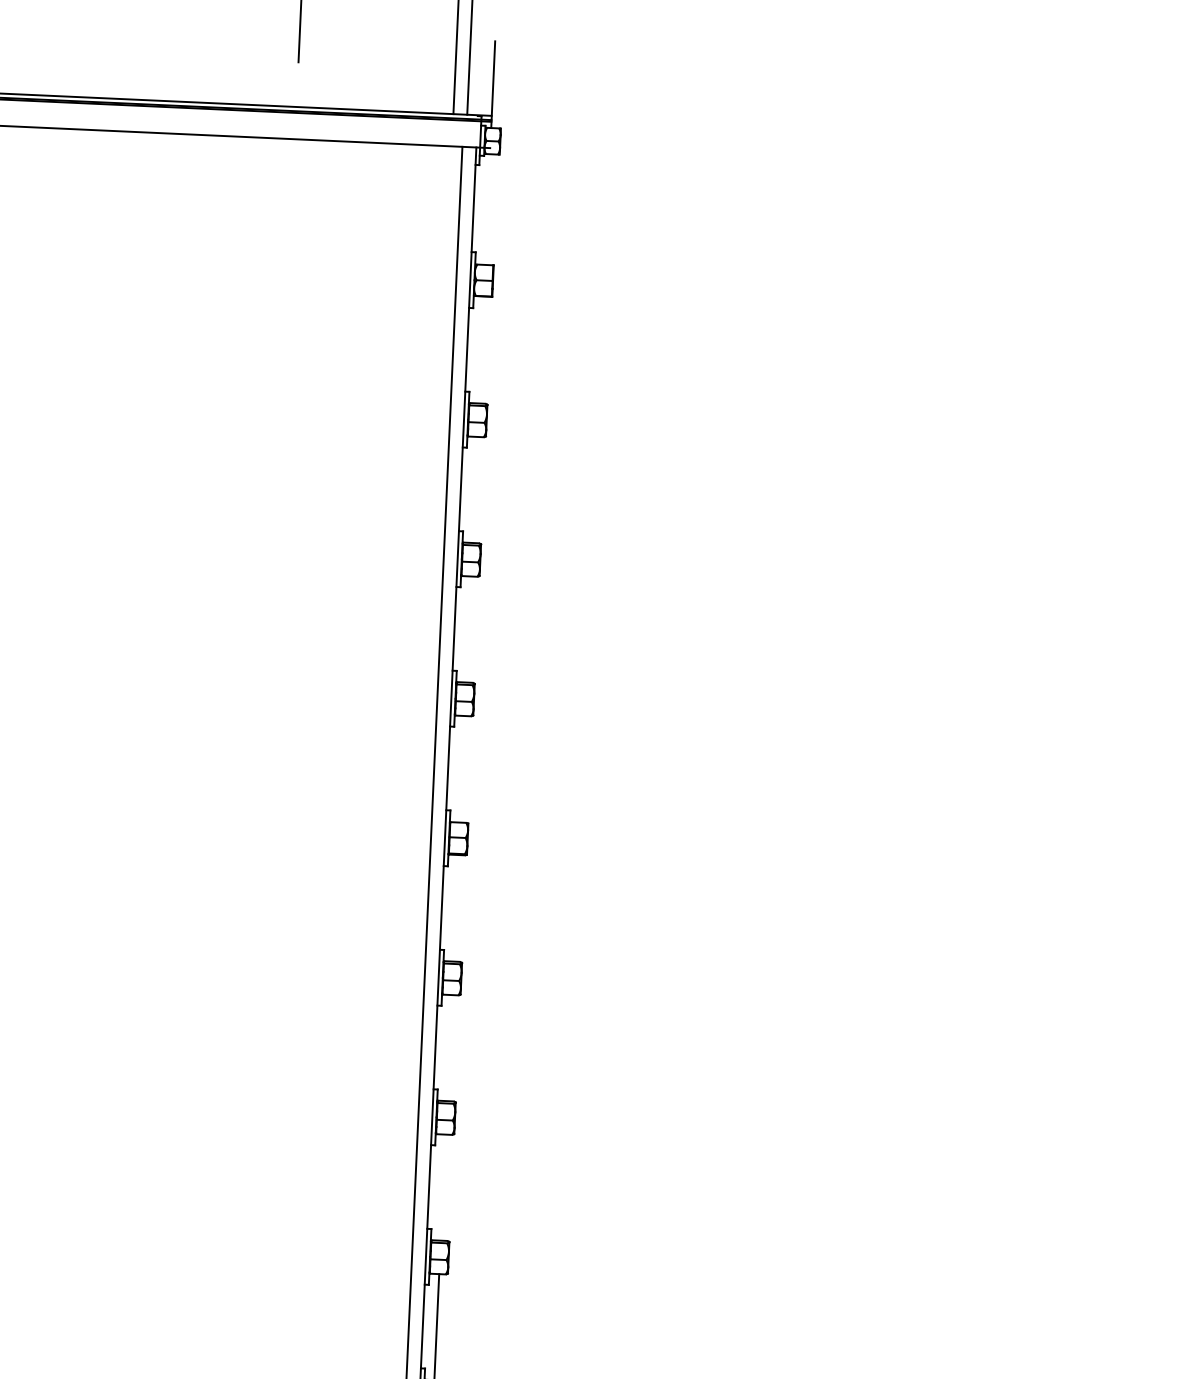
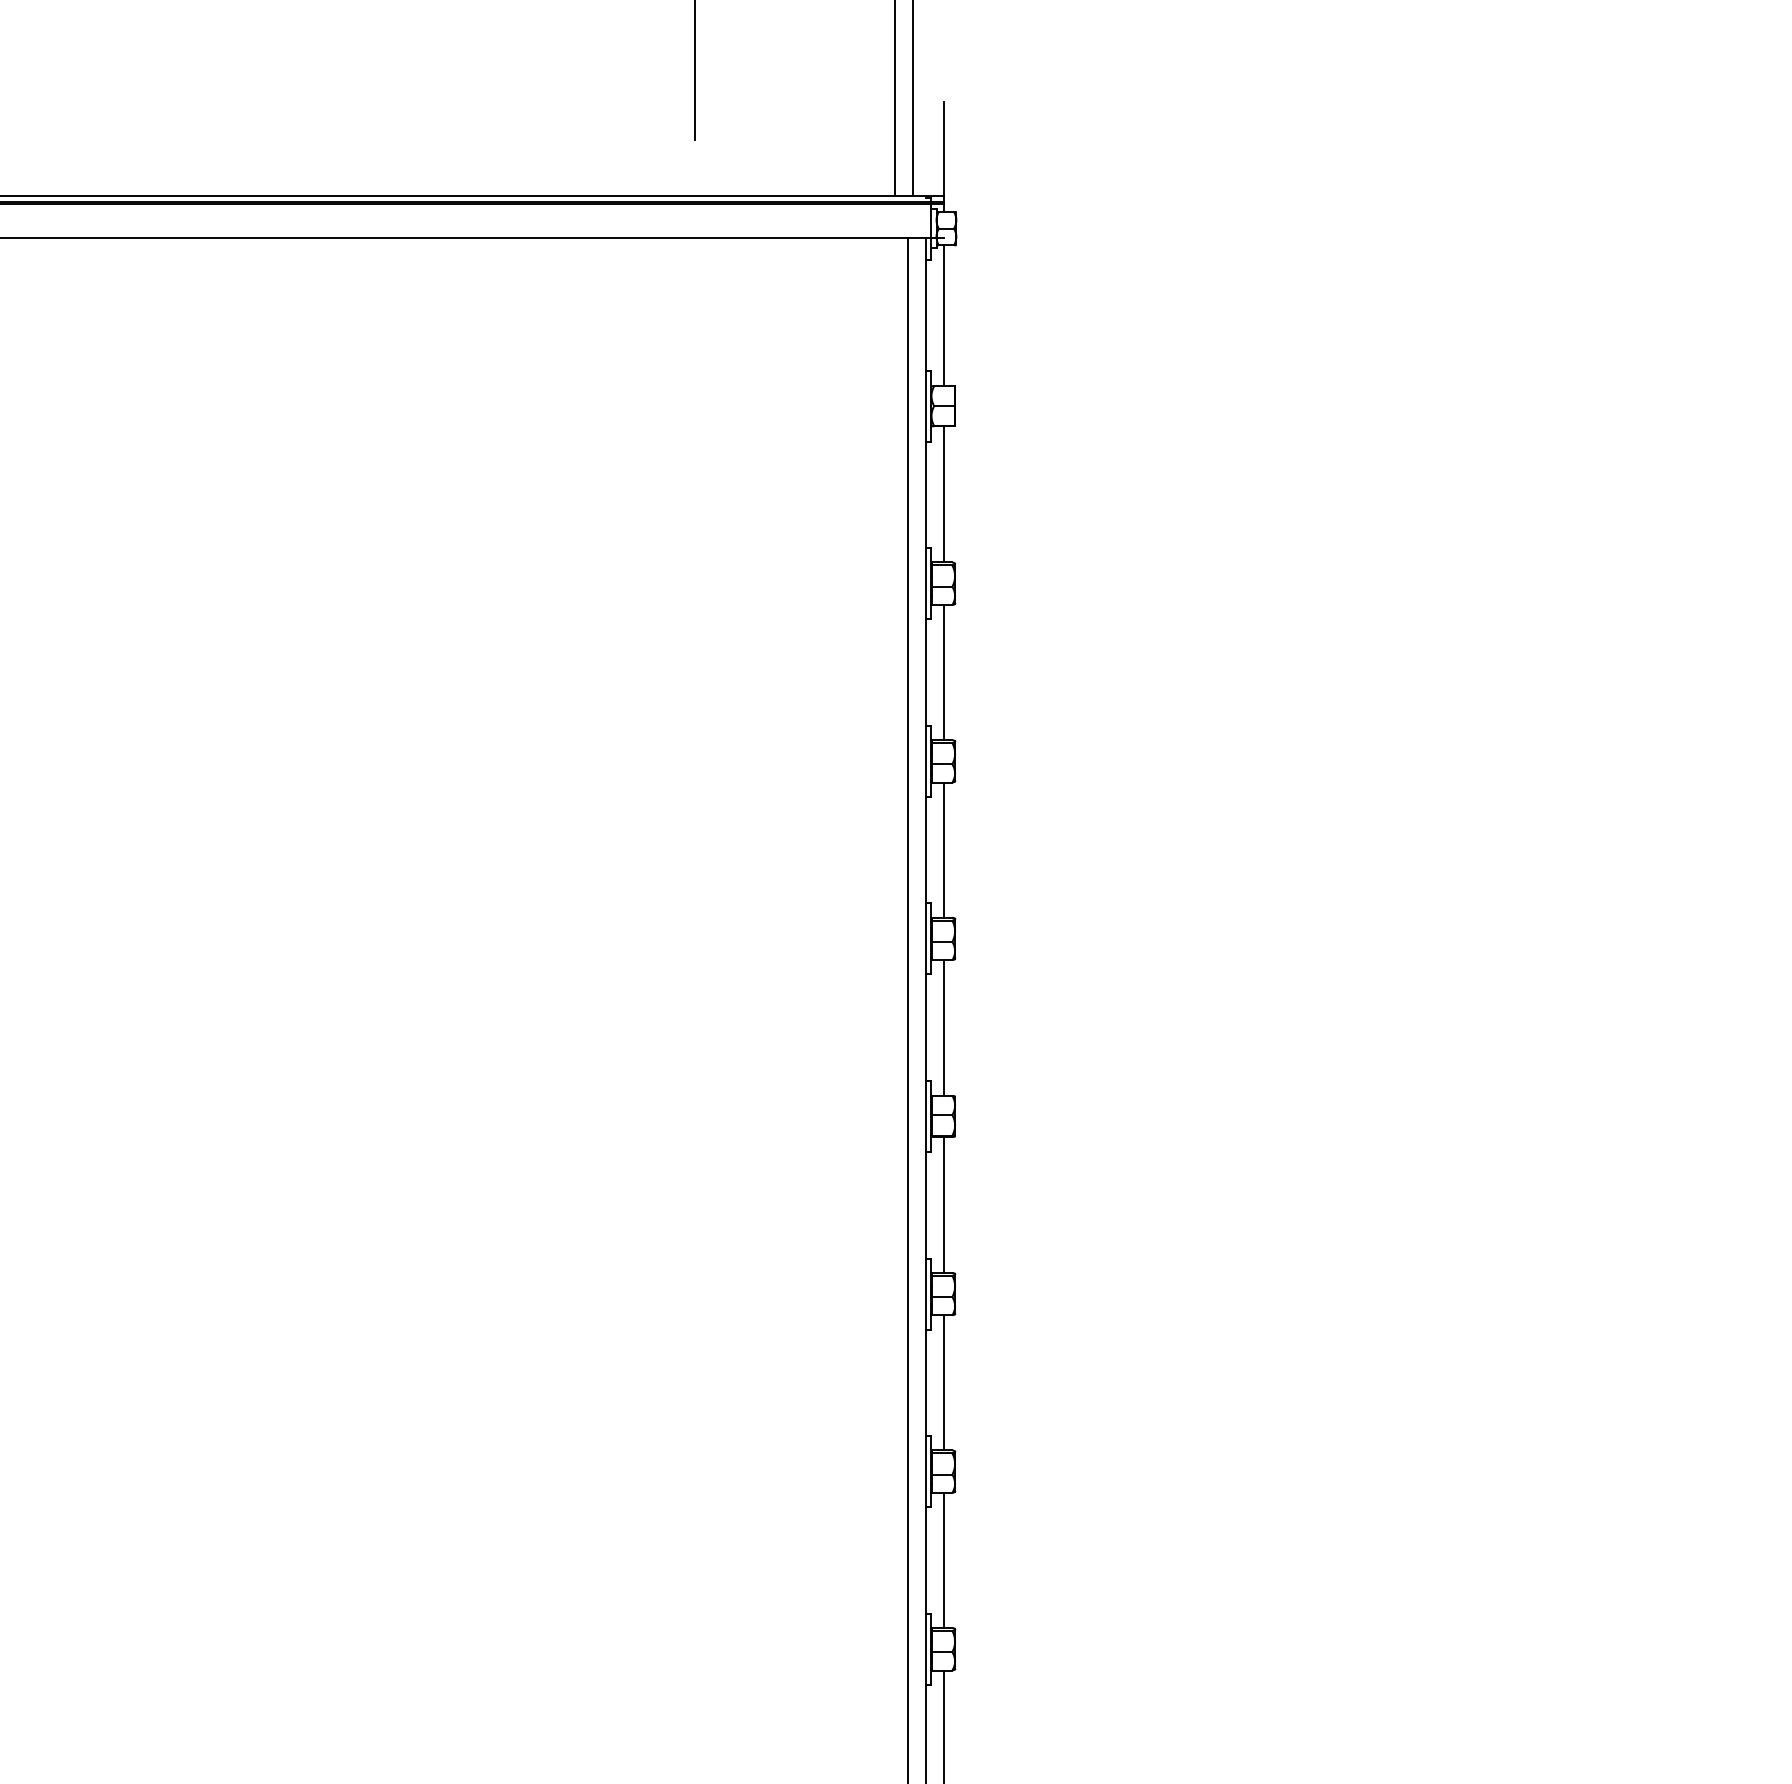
line: (487, 209) -> (943, 315), added
line: (480, 350) -> (943, 494), added
line: (474, 489) -> (943, 672), added
line: (468, 628) -> (943, 849), added
line: (461, 768) -> (943, 1027), added
line: (455, 907) -> (943, 1204), added
line: (449, 1047) -> (943, 1382), added
line: (442, 1186) -> (943, 1559), added

